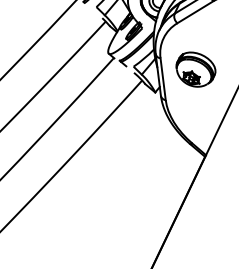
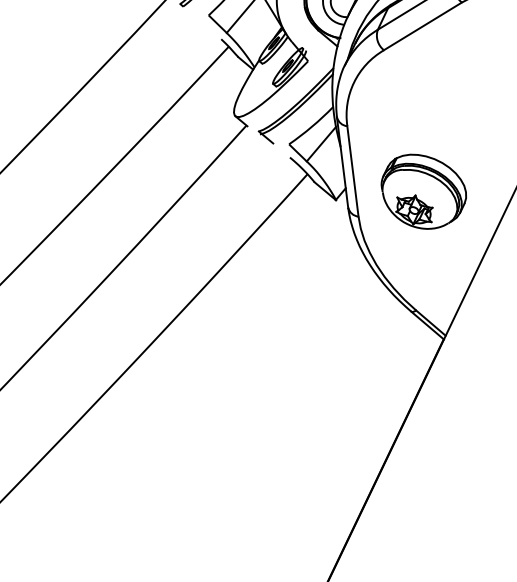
part: (195, 69) -> (422, 191), moved

